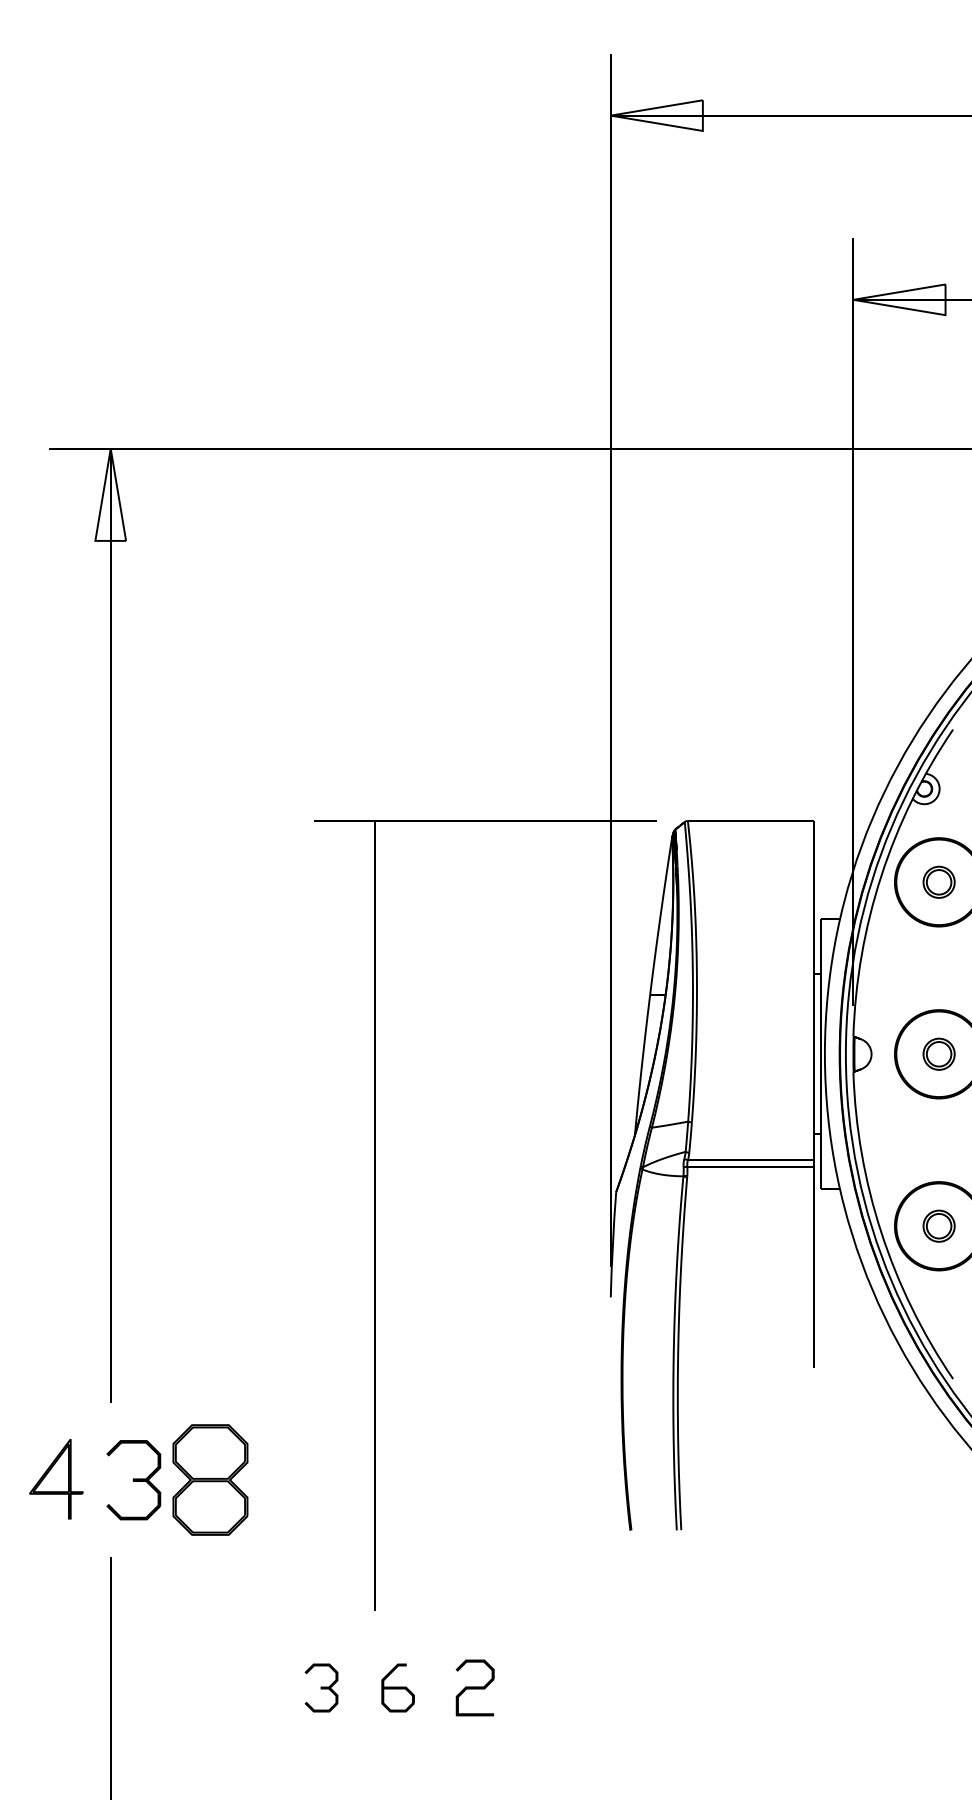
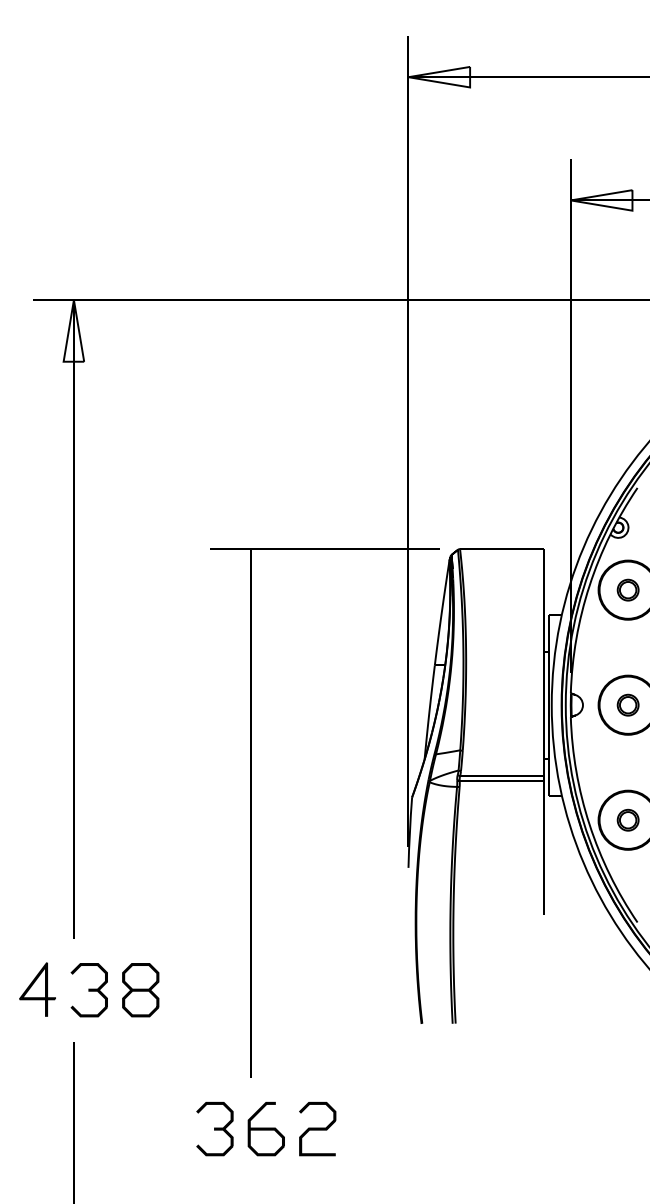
part: (210, 1480) -> (140, 990), size x0.71
part: (320, 1688) -> (214, 1129), size x1.67
part: (397, 1688) -> (265, 1129), size x1.67
part: (474, 1688) -> (317, 1129), size x1.43

